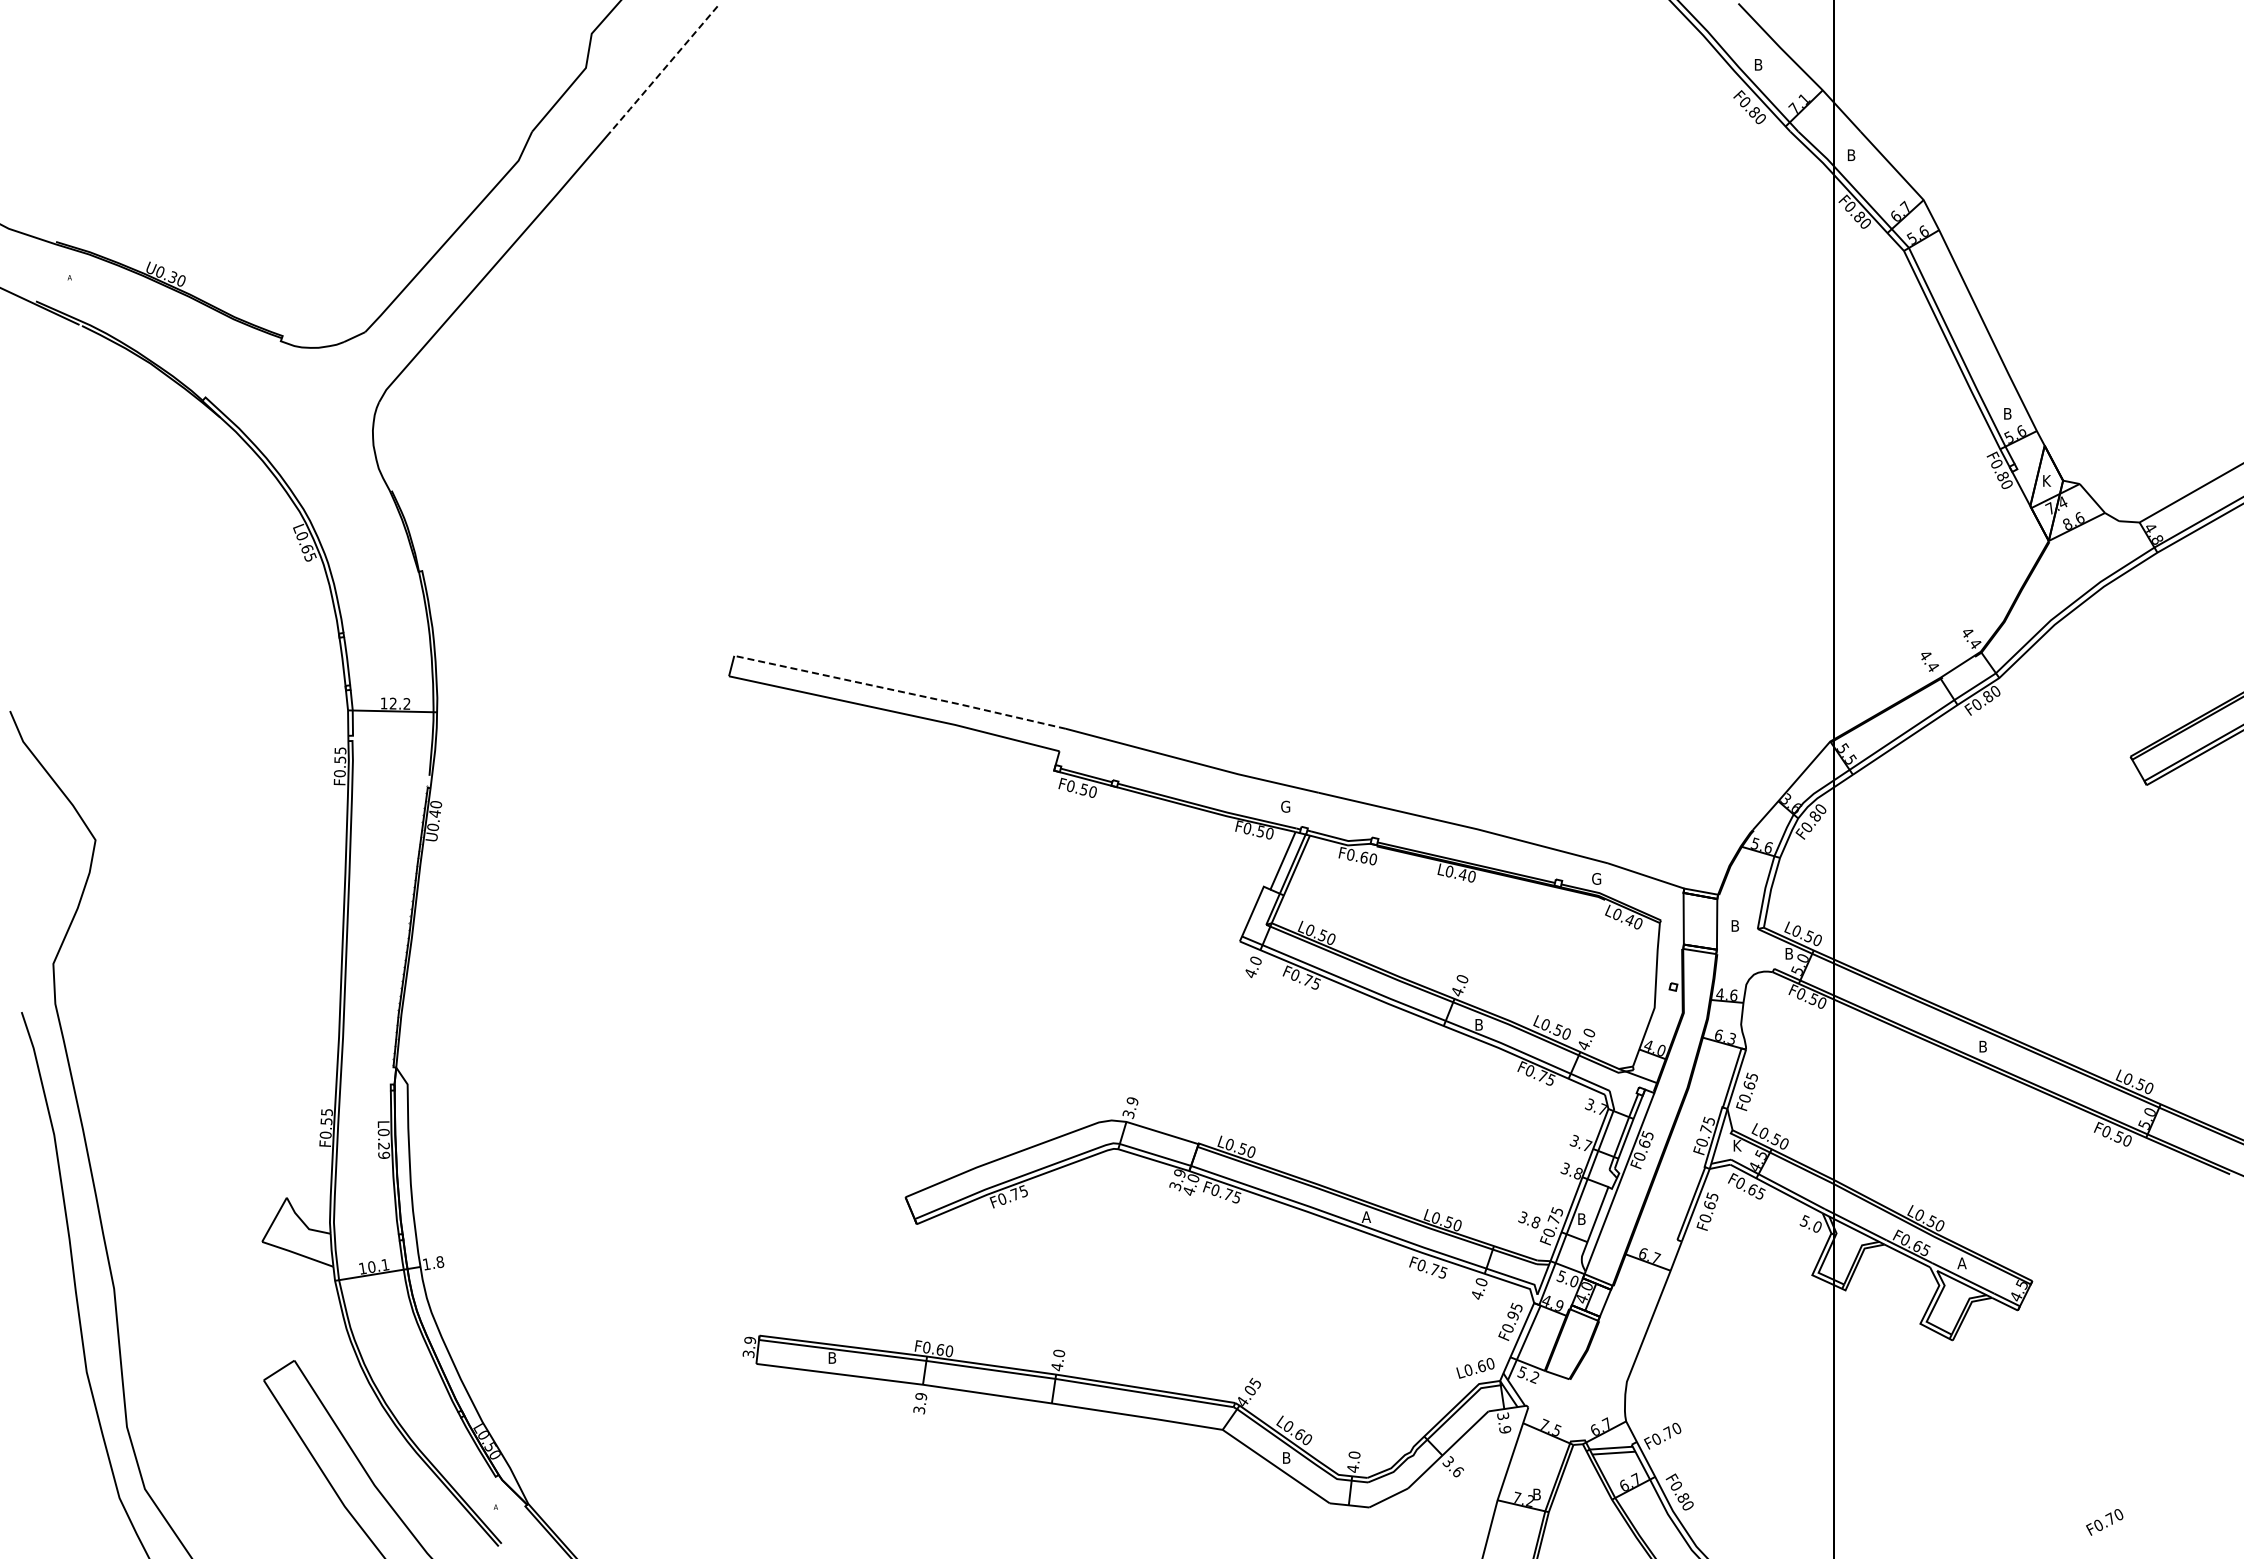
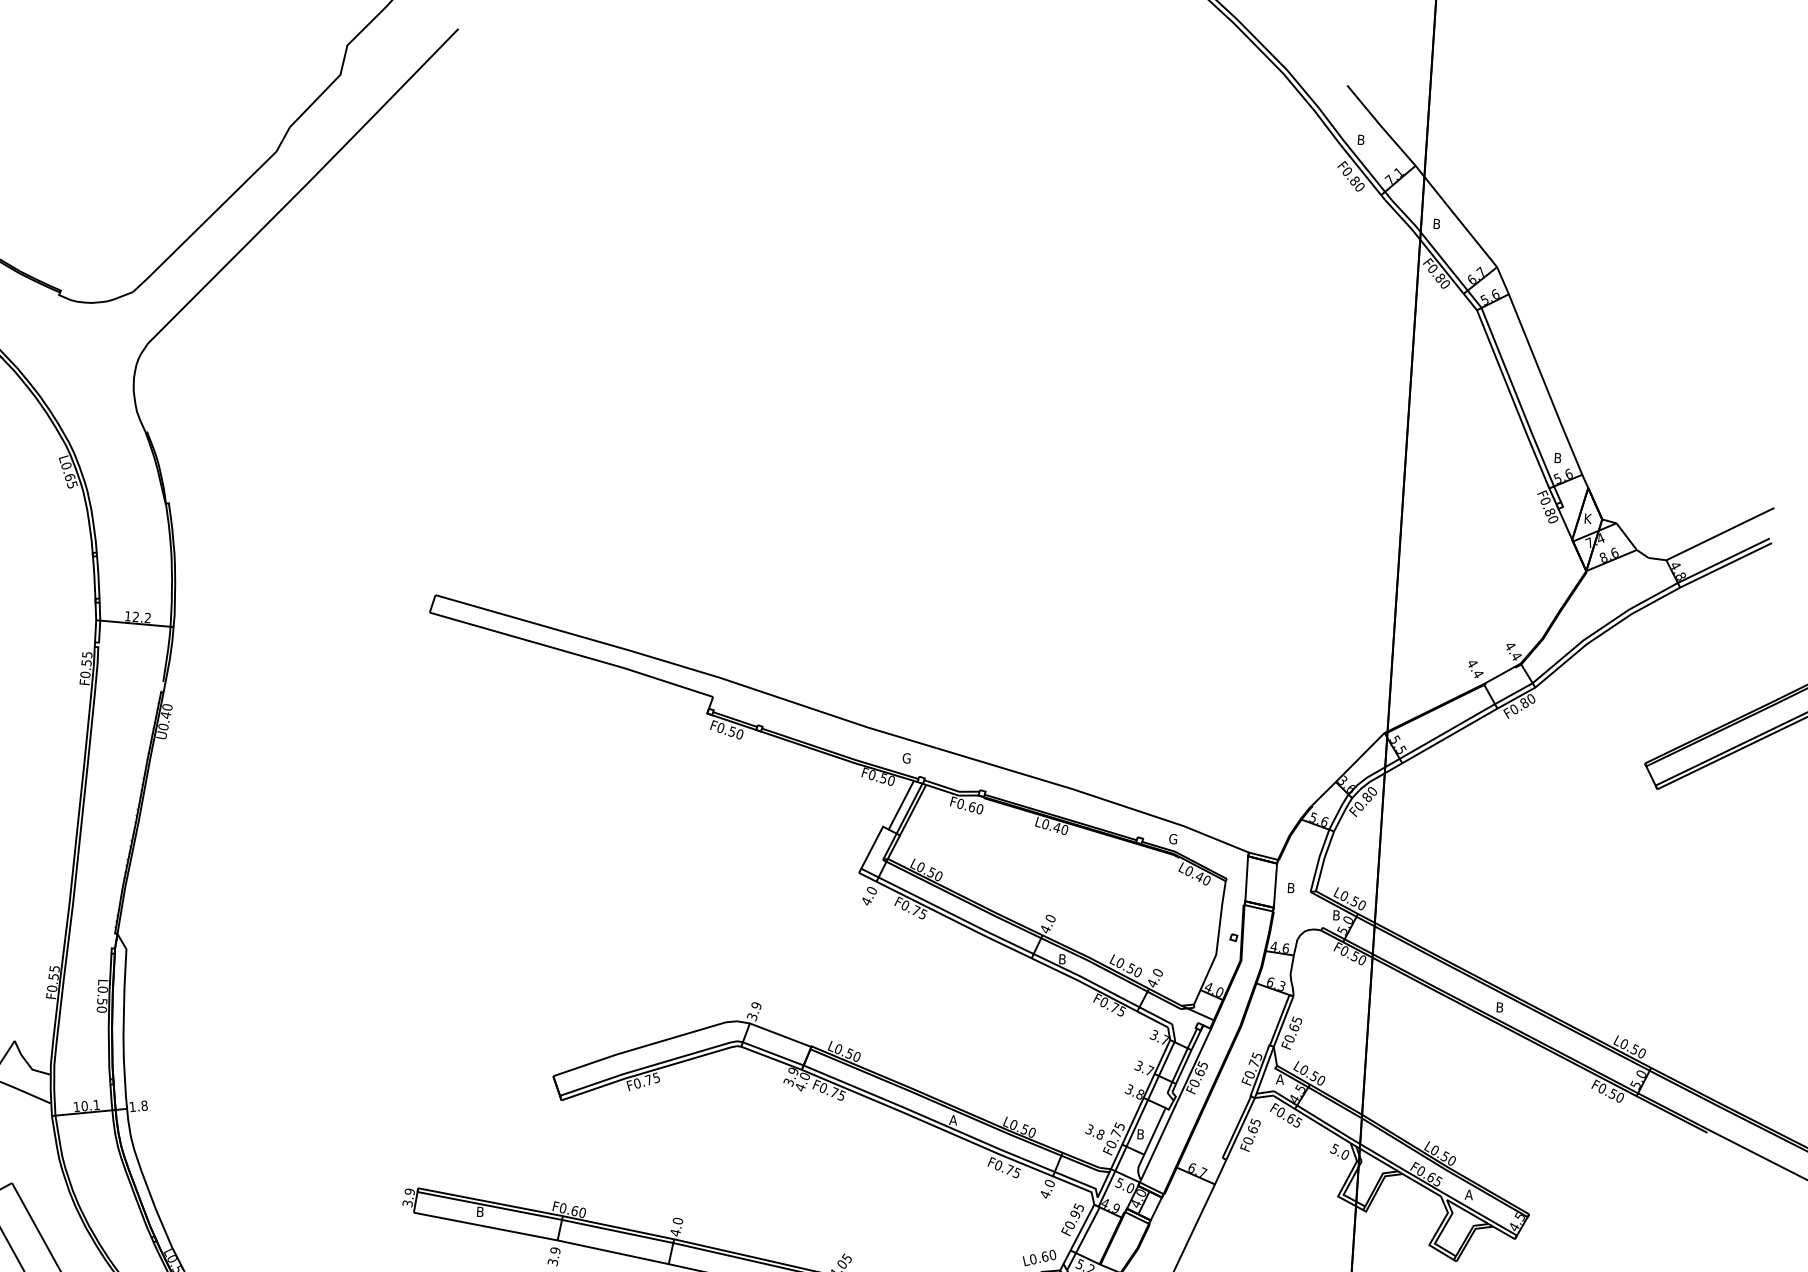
line: (663, 69) -> (407, 80), dashed -> solid
line: (901, 691) -> (579, 635), dashed -> solid
text: (1736, 1145) -> (1279, 1079), K -> A
text: (383, 1150) -> (101, 1005), L0.29 -> L0.50

